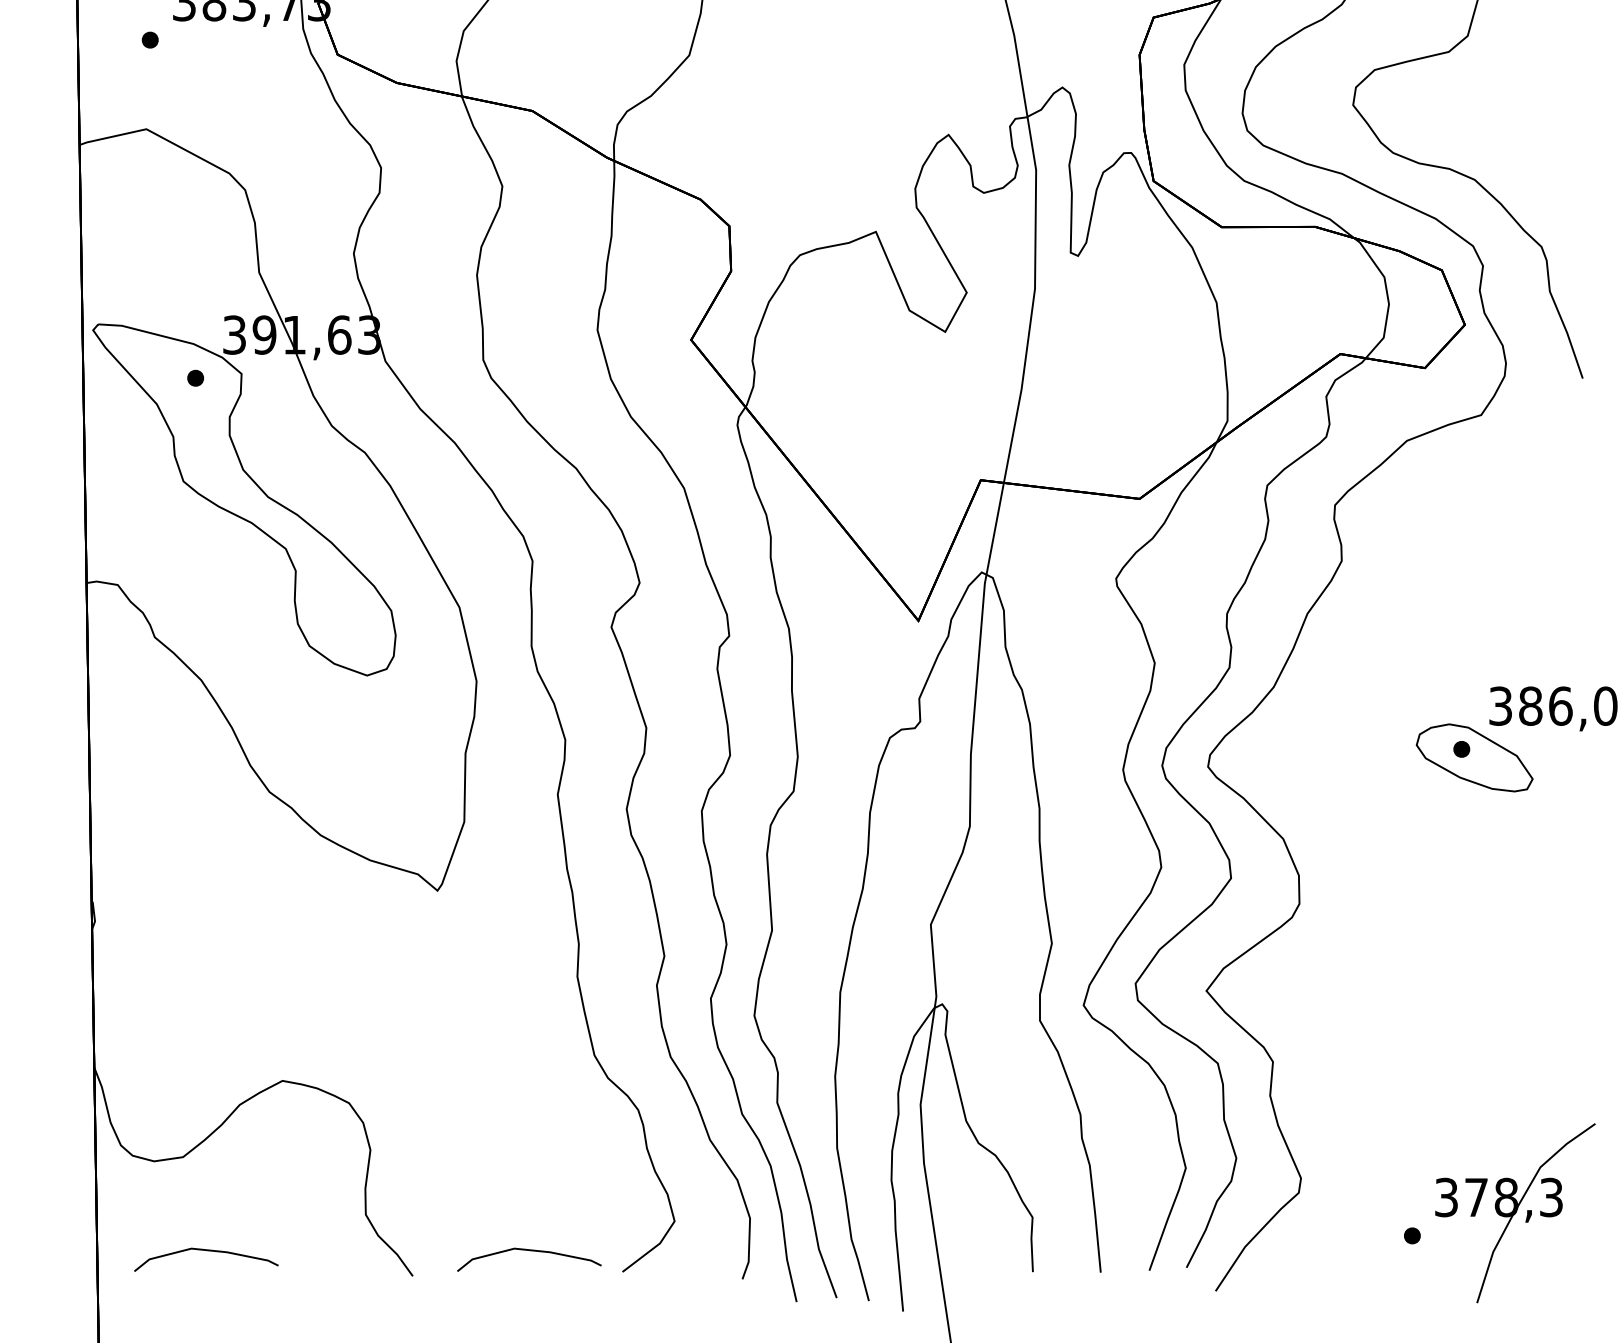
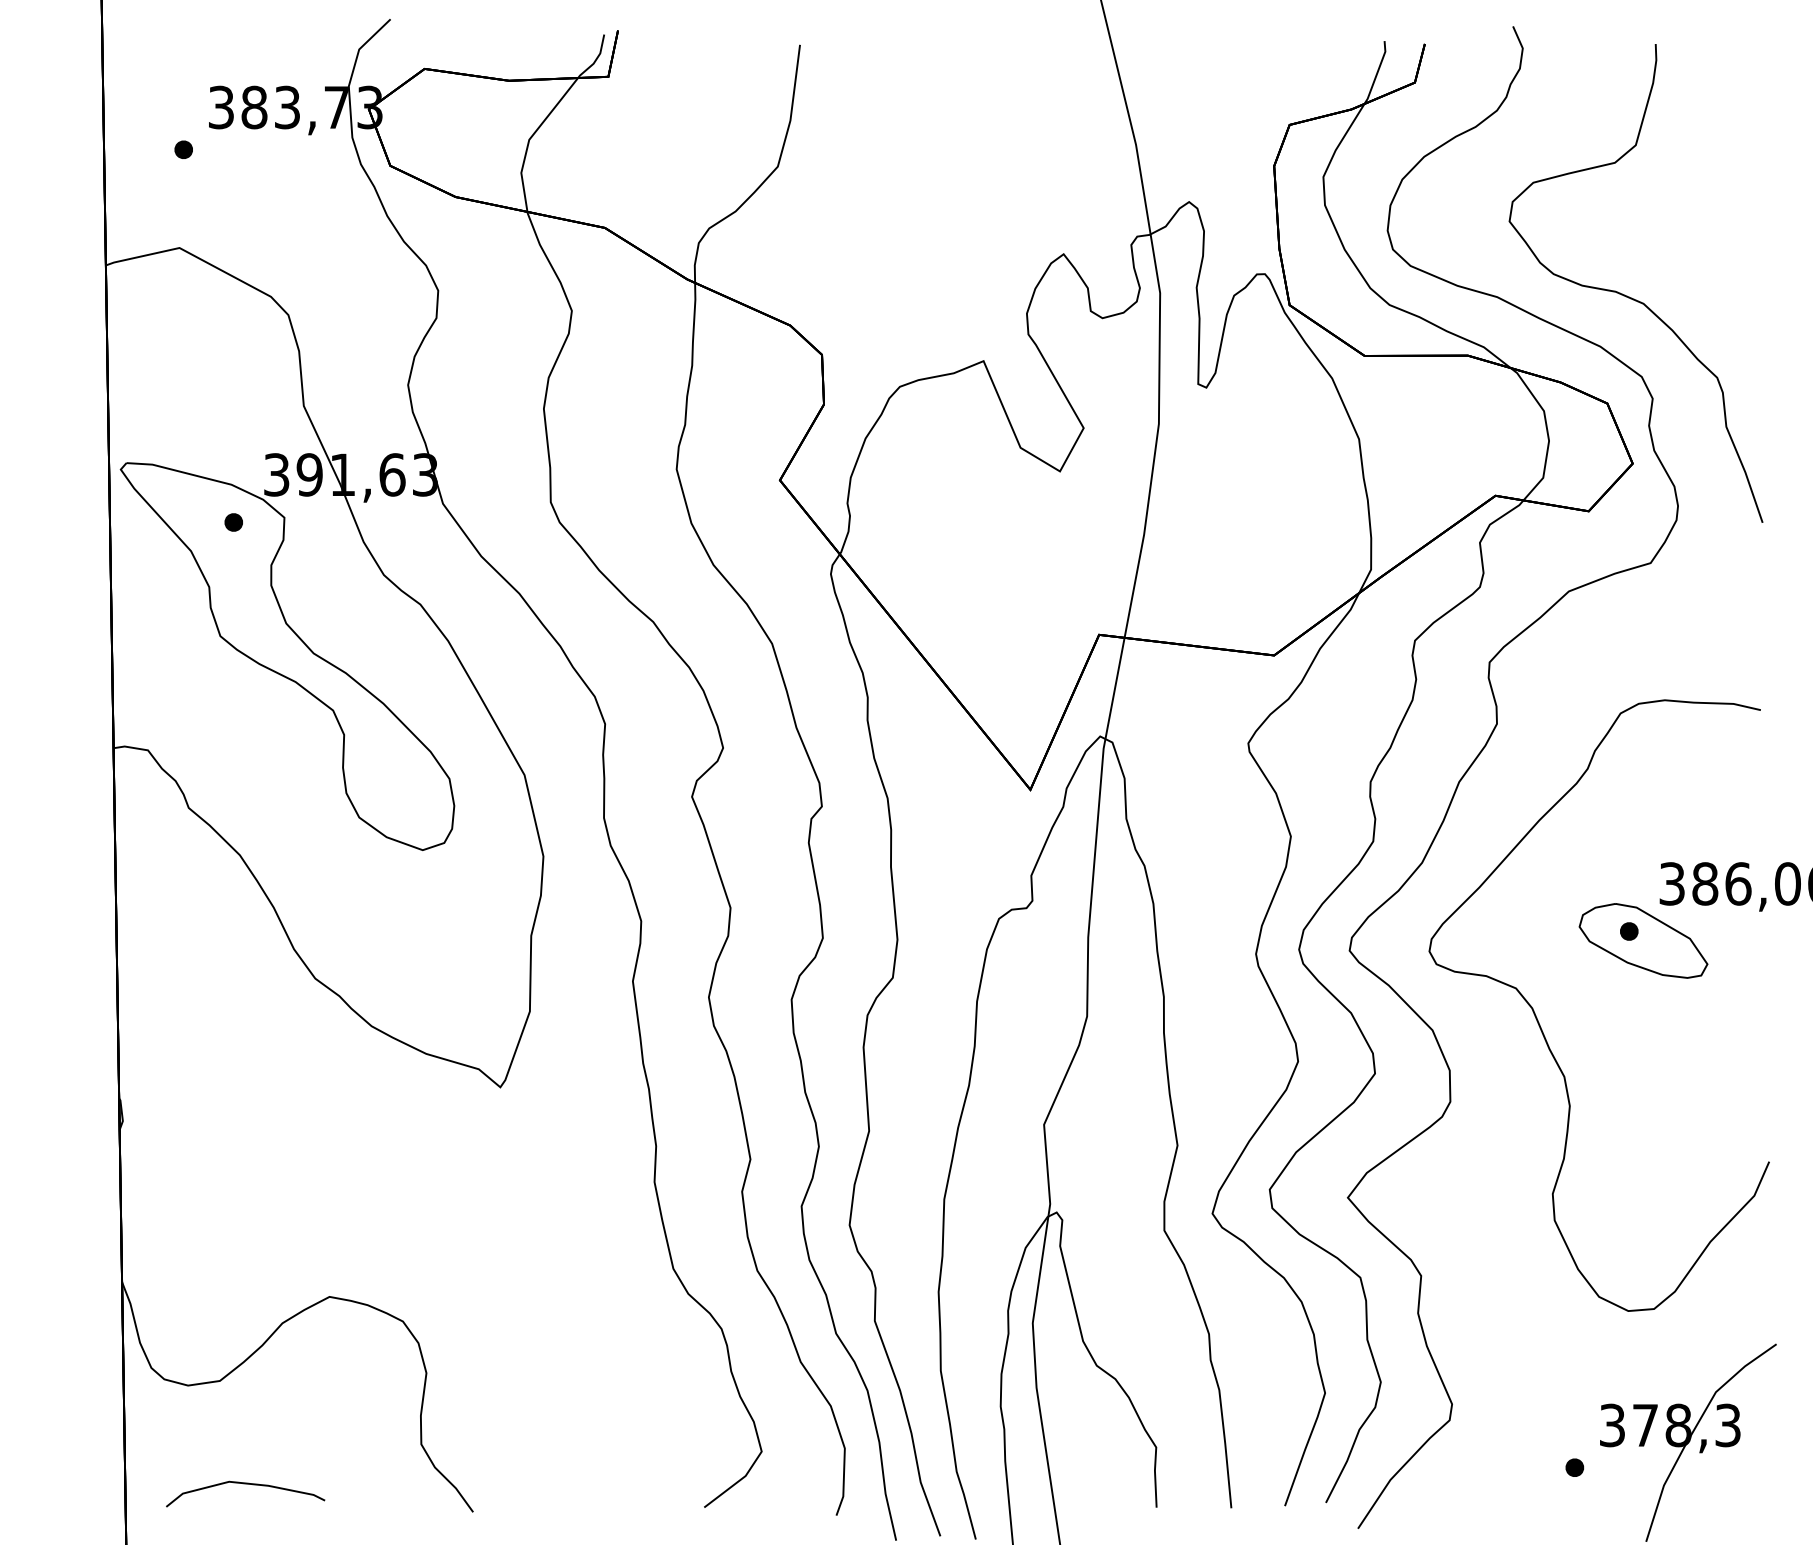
curve: (1383, 838) -> (1542, 1029), added
curve: (529, 1251) -> (601, 1484), removed

